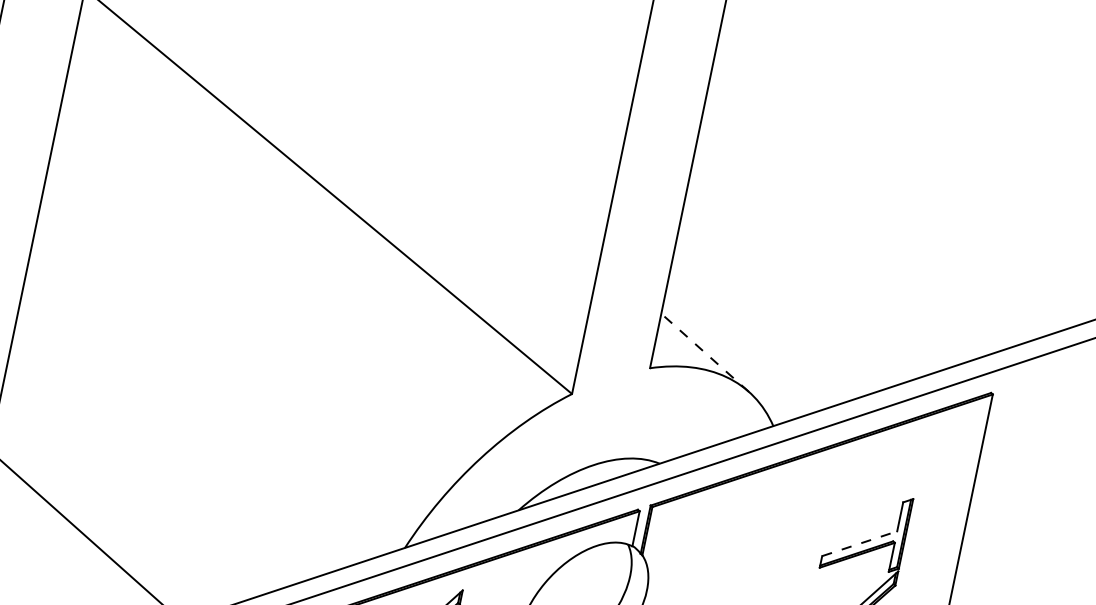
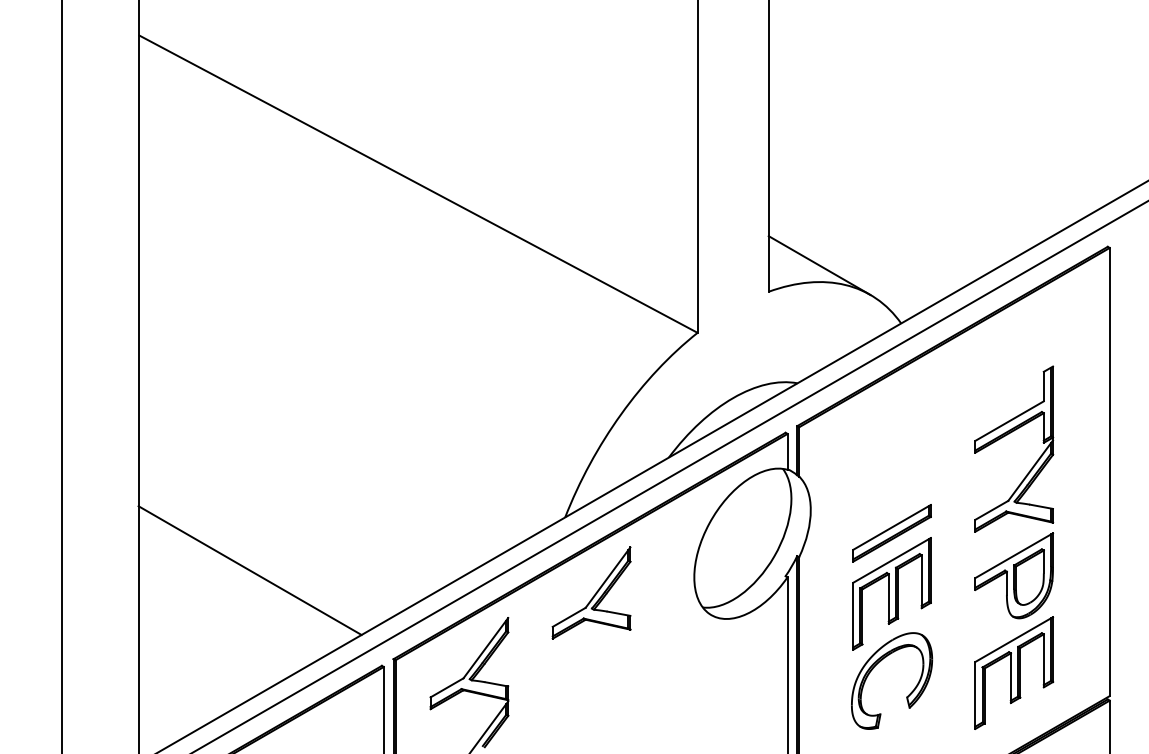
line: (705, 352) -> (819, 265), dashed -> solid
line: (859, 544) -> (1009, 421), dashed -> solid

